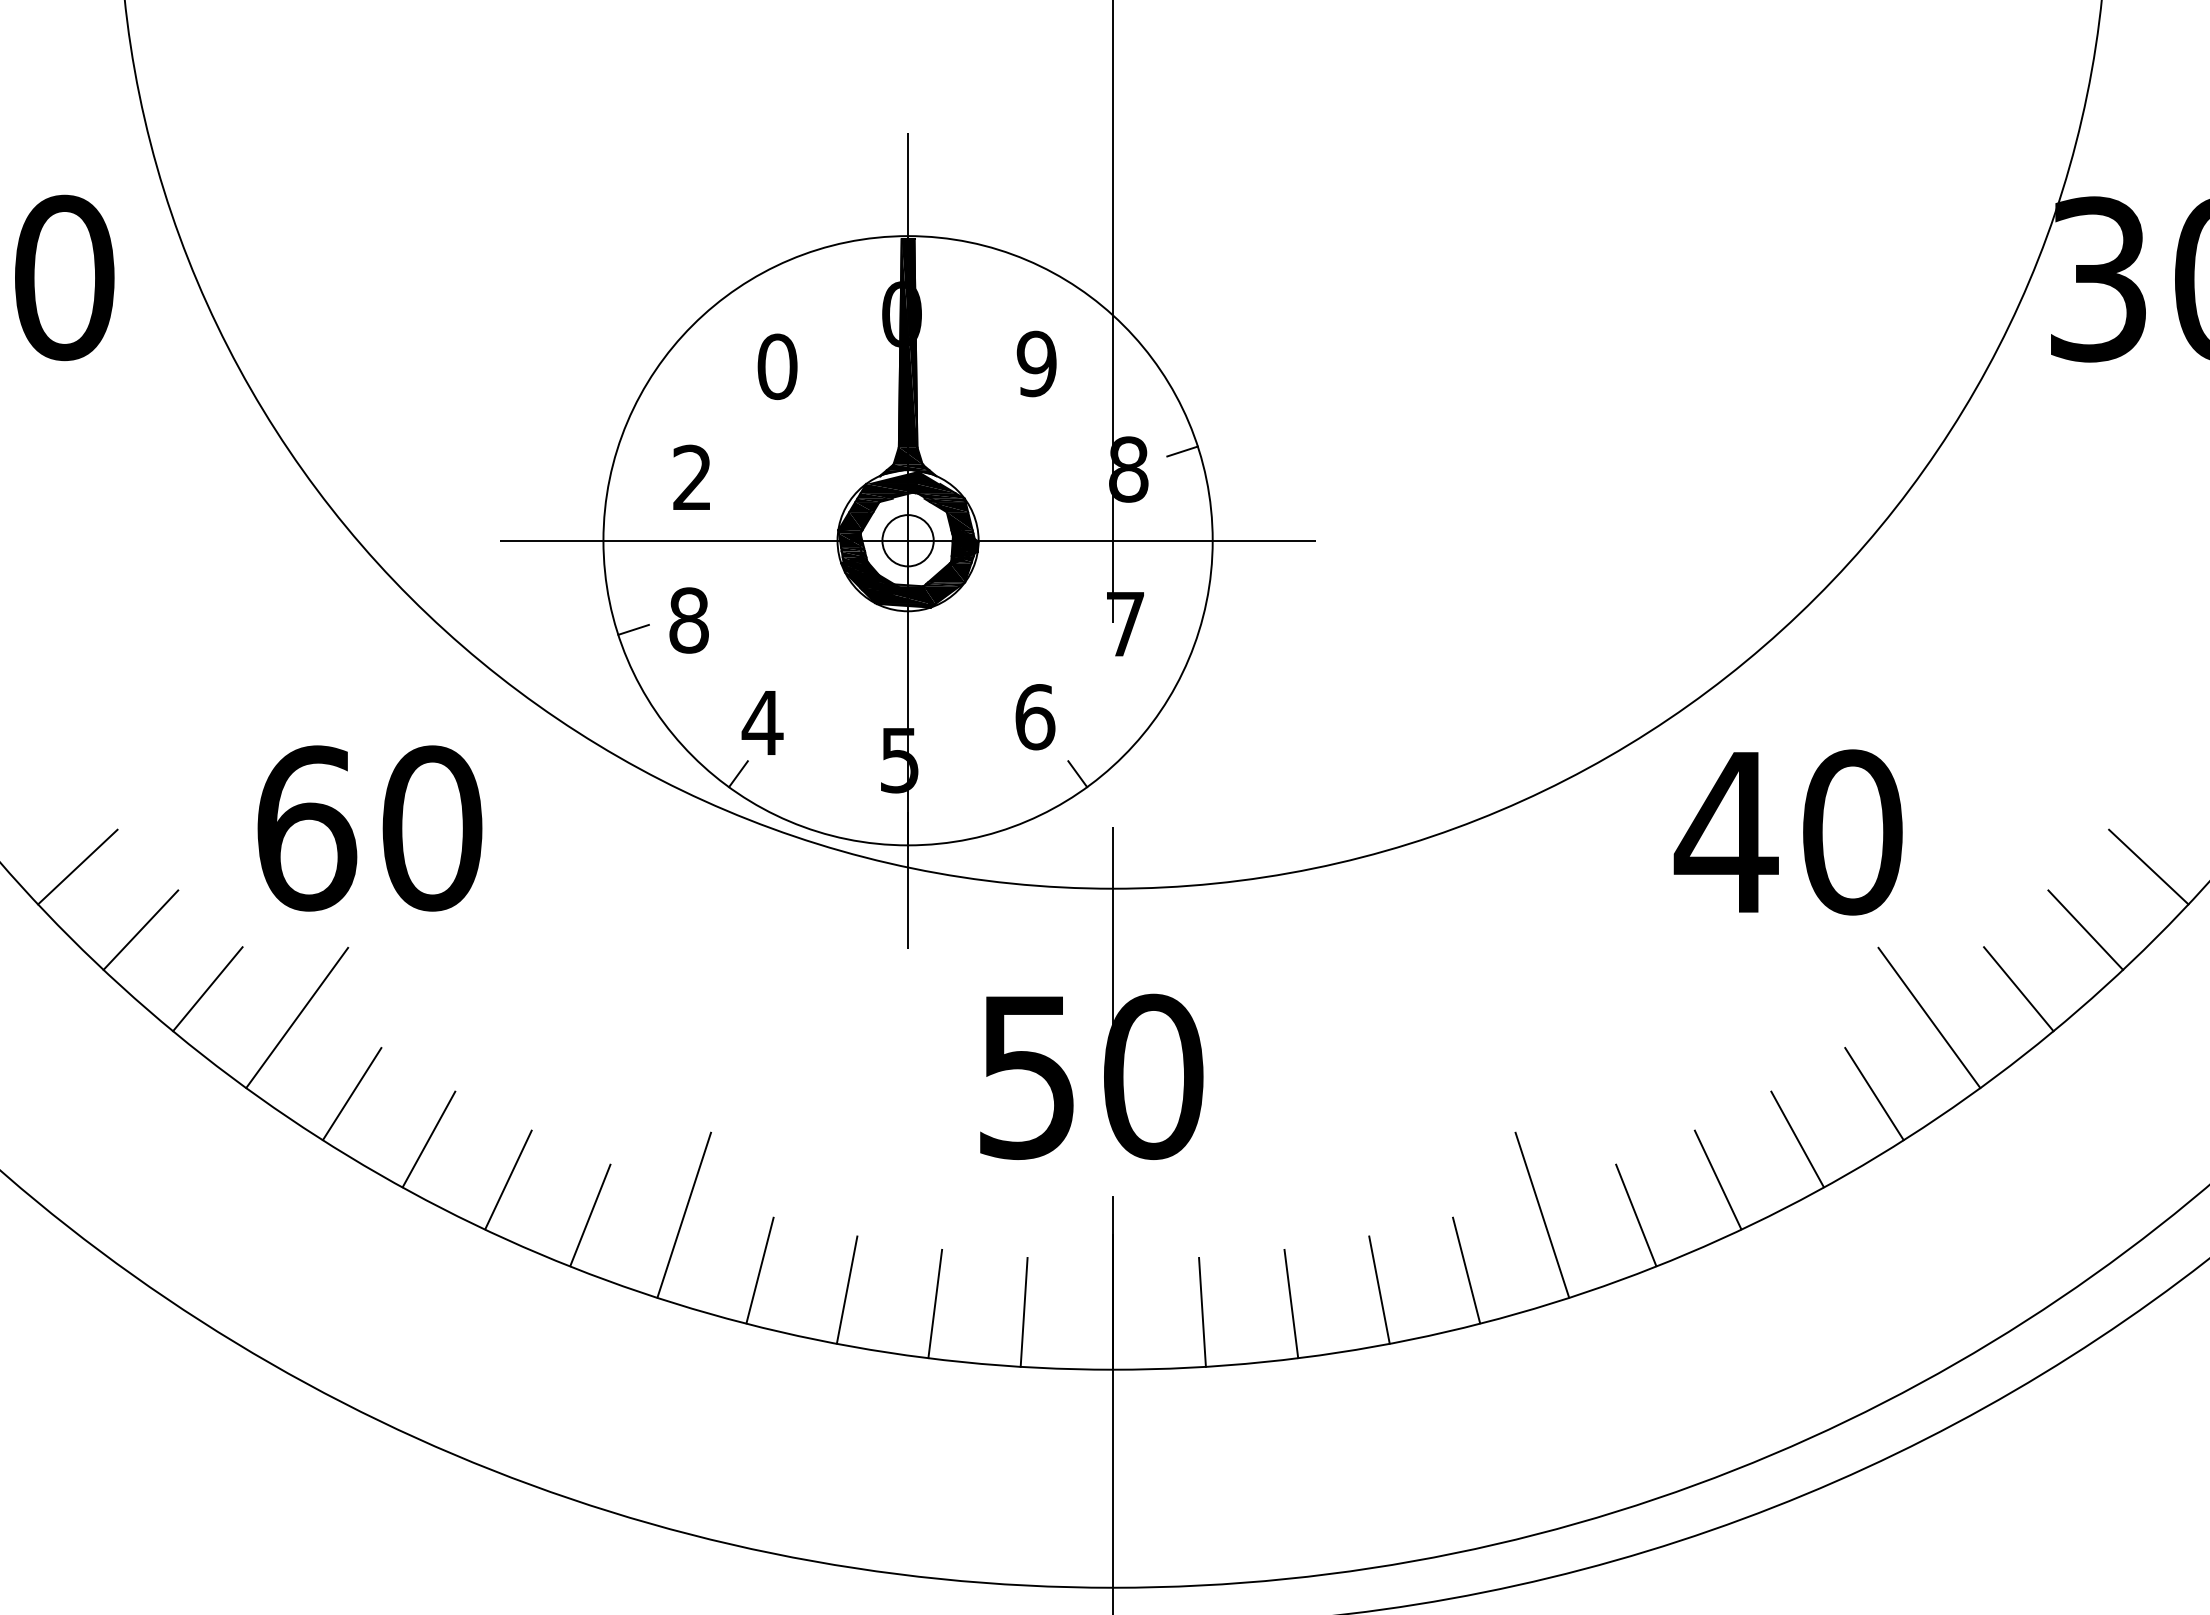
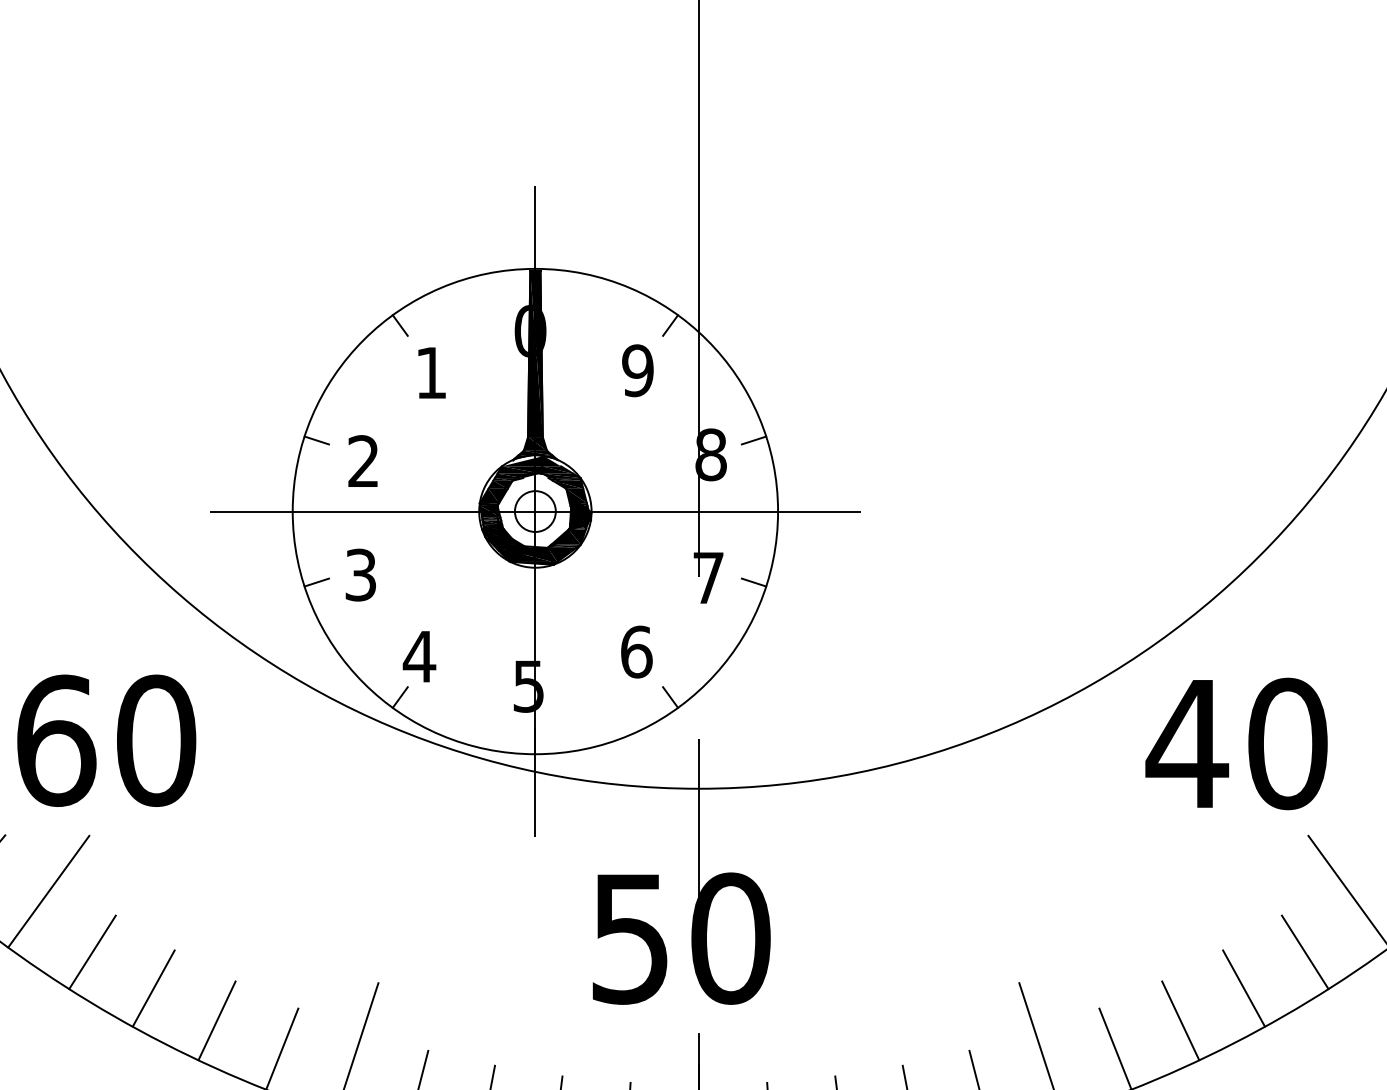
line: (738, 307) -> (400, 325), added
line: (1077, 307) -> (670, 325), added
text: (777, 366) -> (431, 372), 0 -> 1
line: (633, 451) -> (316, 440), added
text: (688, 620) -> (360, 575), 8 -> 3
line: (1182, 629) -> (754, 582), added

